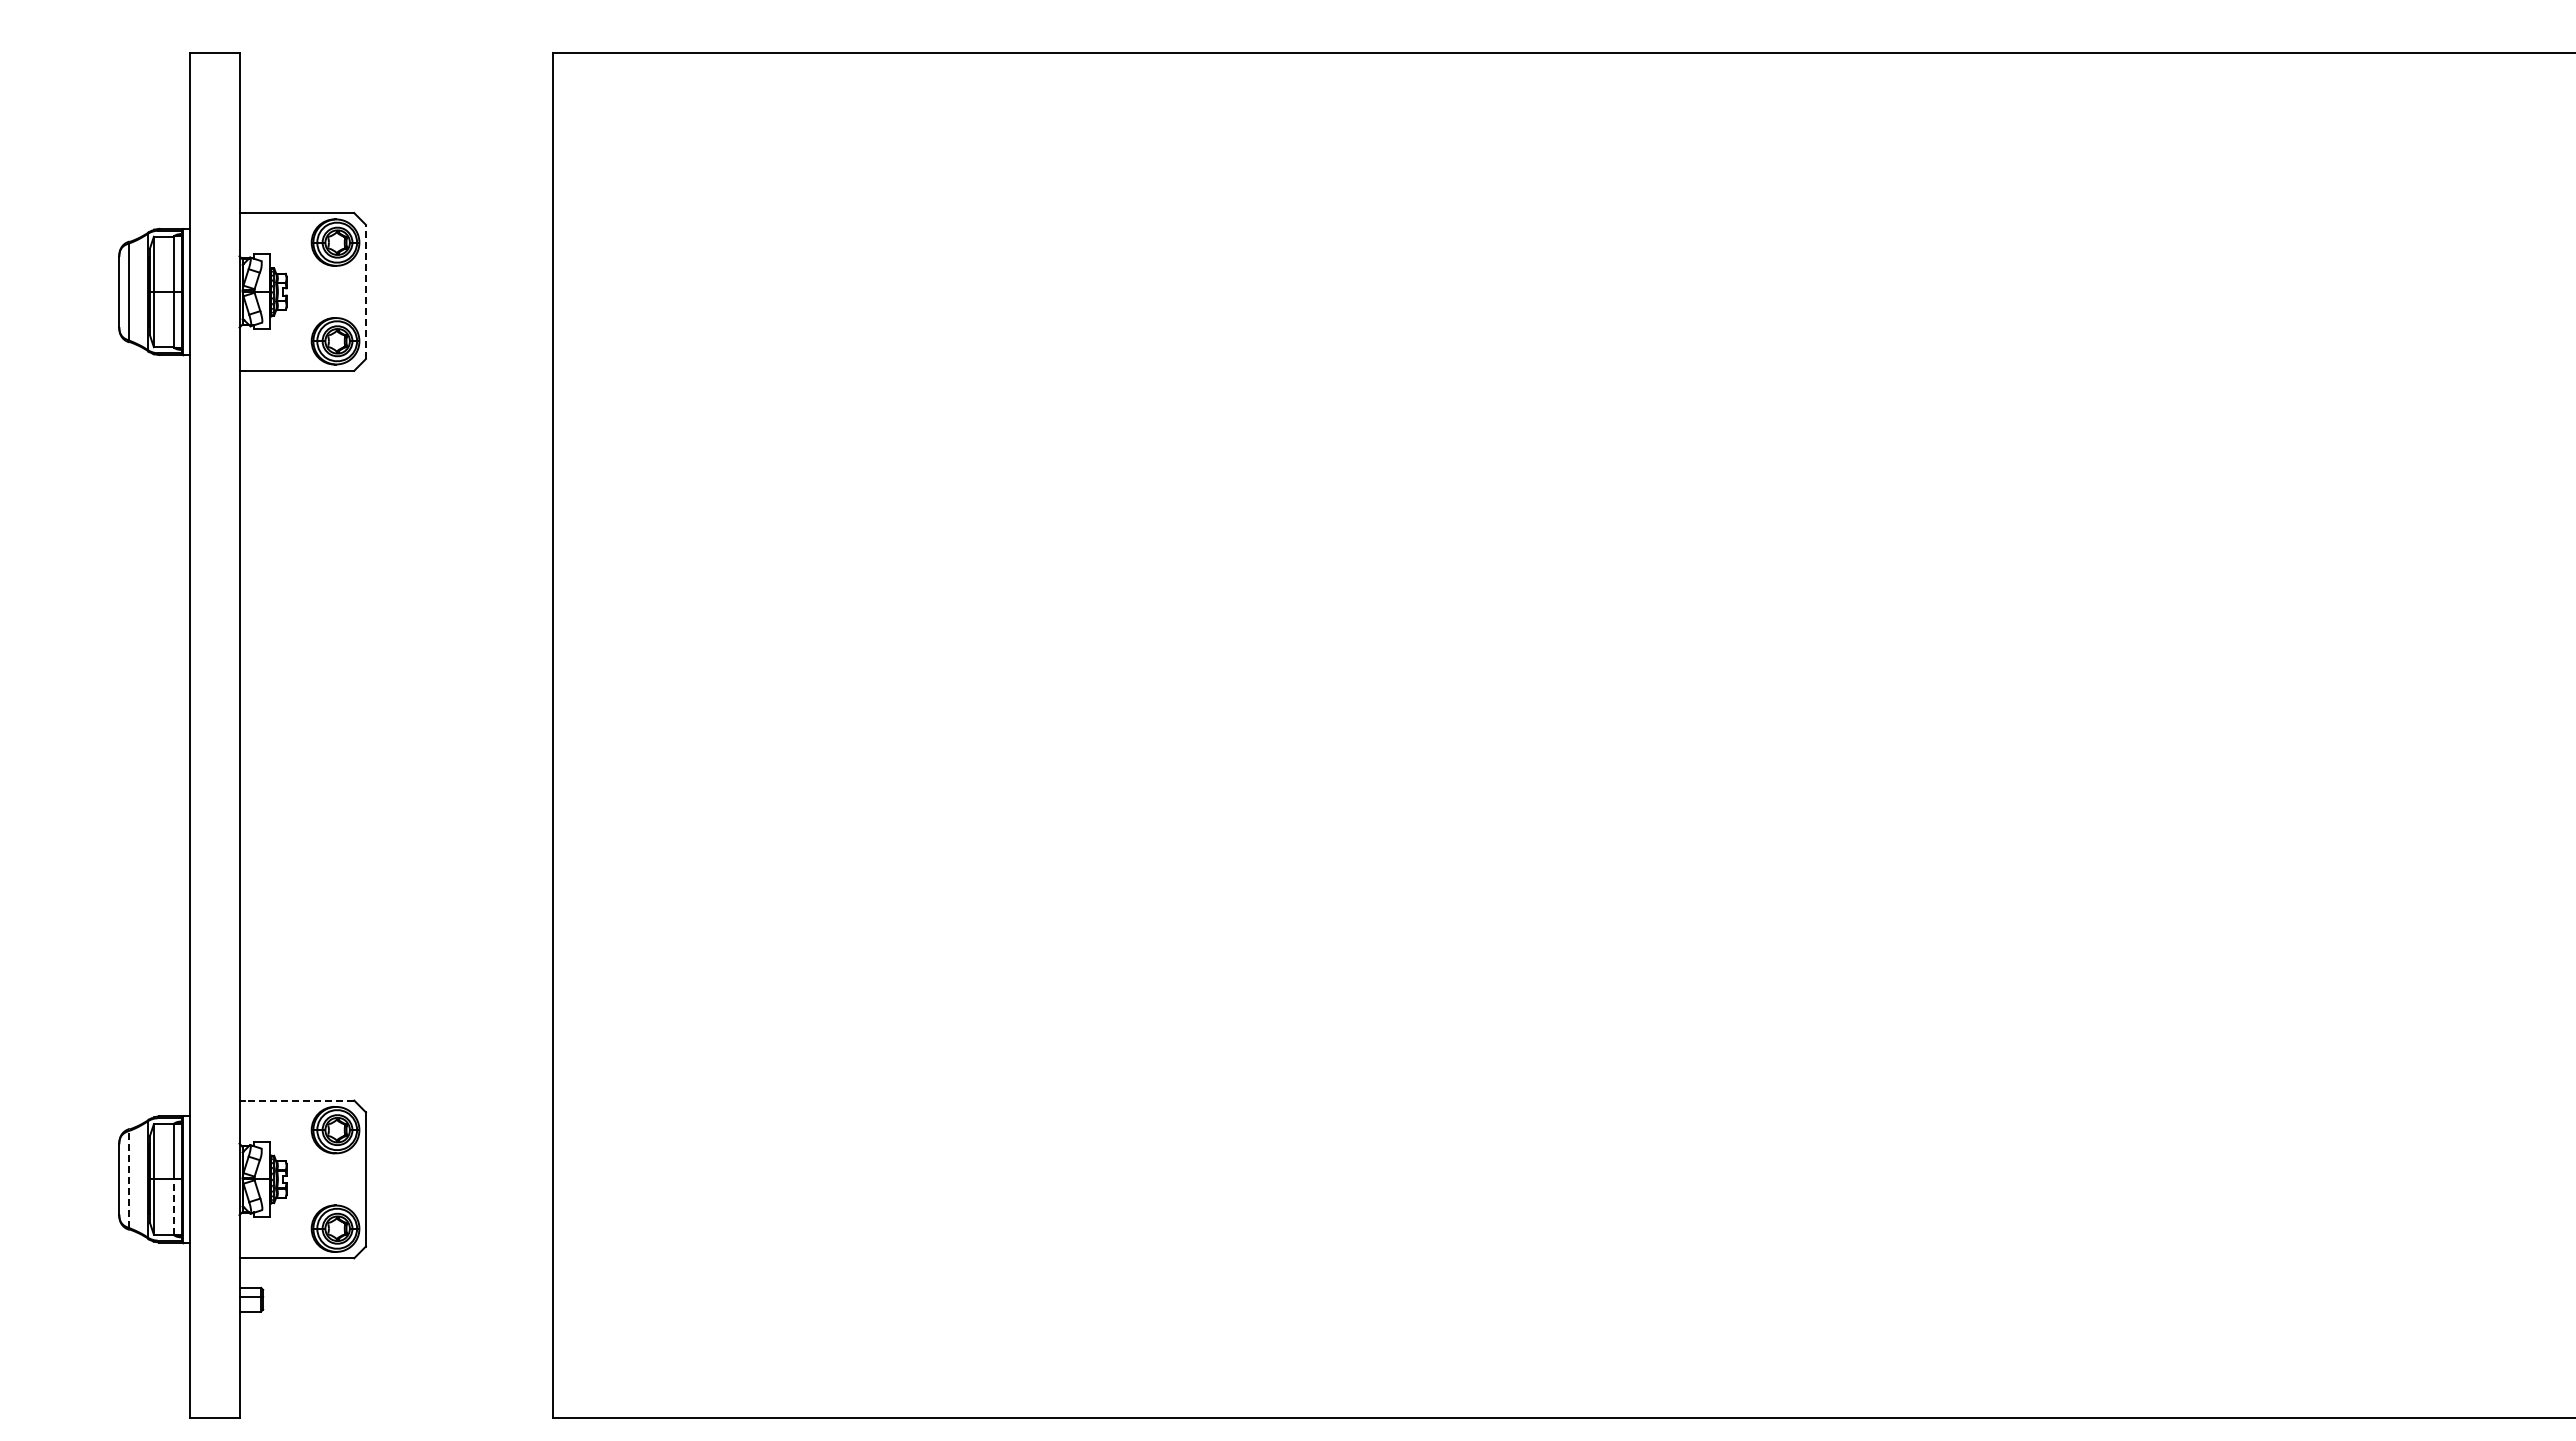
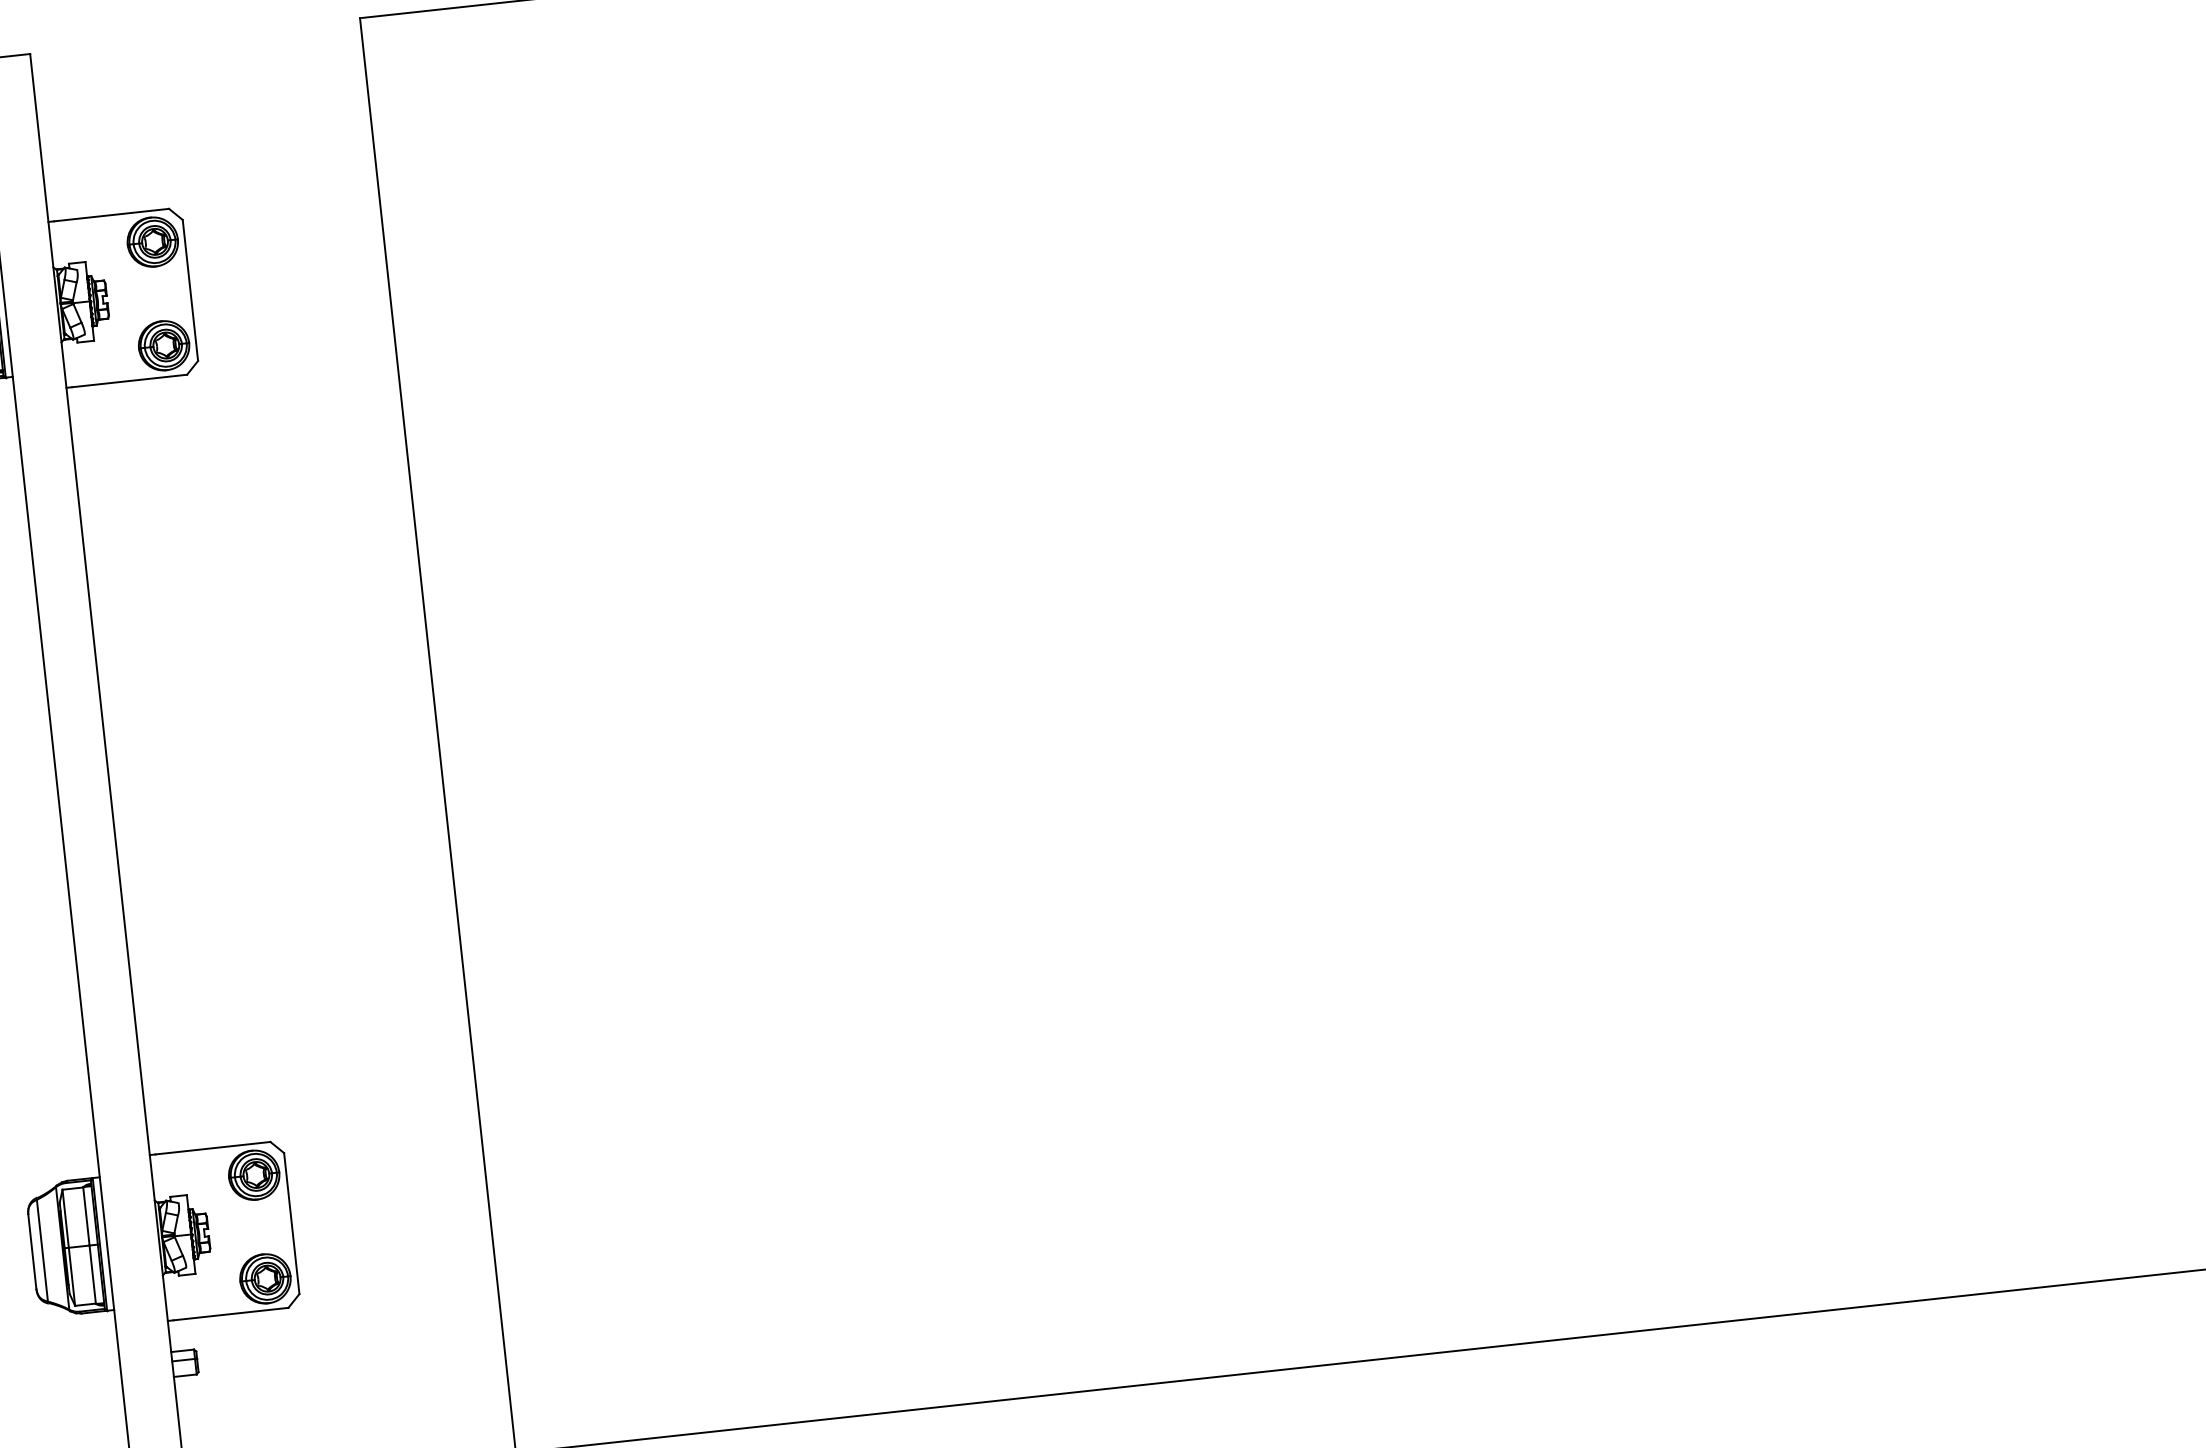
line: (365, 291) -> (189, 290), dashed -> solid
line: (299, 1100) -> (212, 1148), dashed -> solid
line: (128, 1178) -> (42, 1249), dashed -> solid
line: (173, 1207) -> (92, 1275), dashed -> solid

